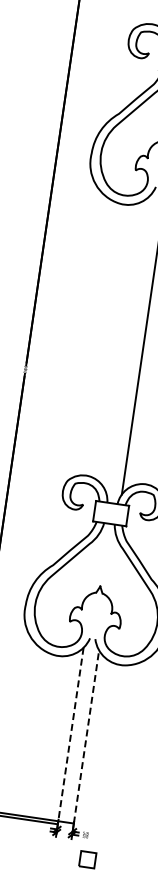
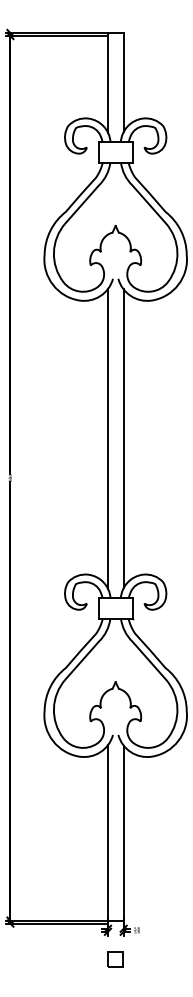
line: (127, 344) -> (107, 438), added
line: (70, 734) -> (107, 832), dashed -> solid
line: (86, 736) -> (123, 832), dashed -> solid
part: (87, 859) -> (115, 959), moved

